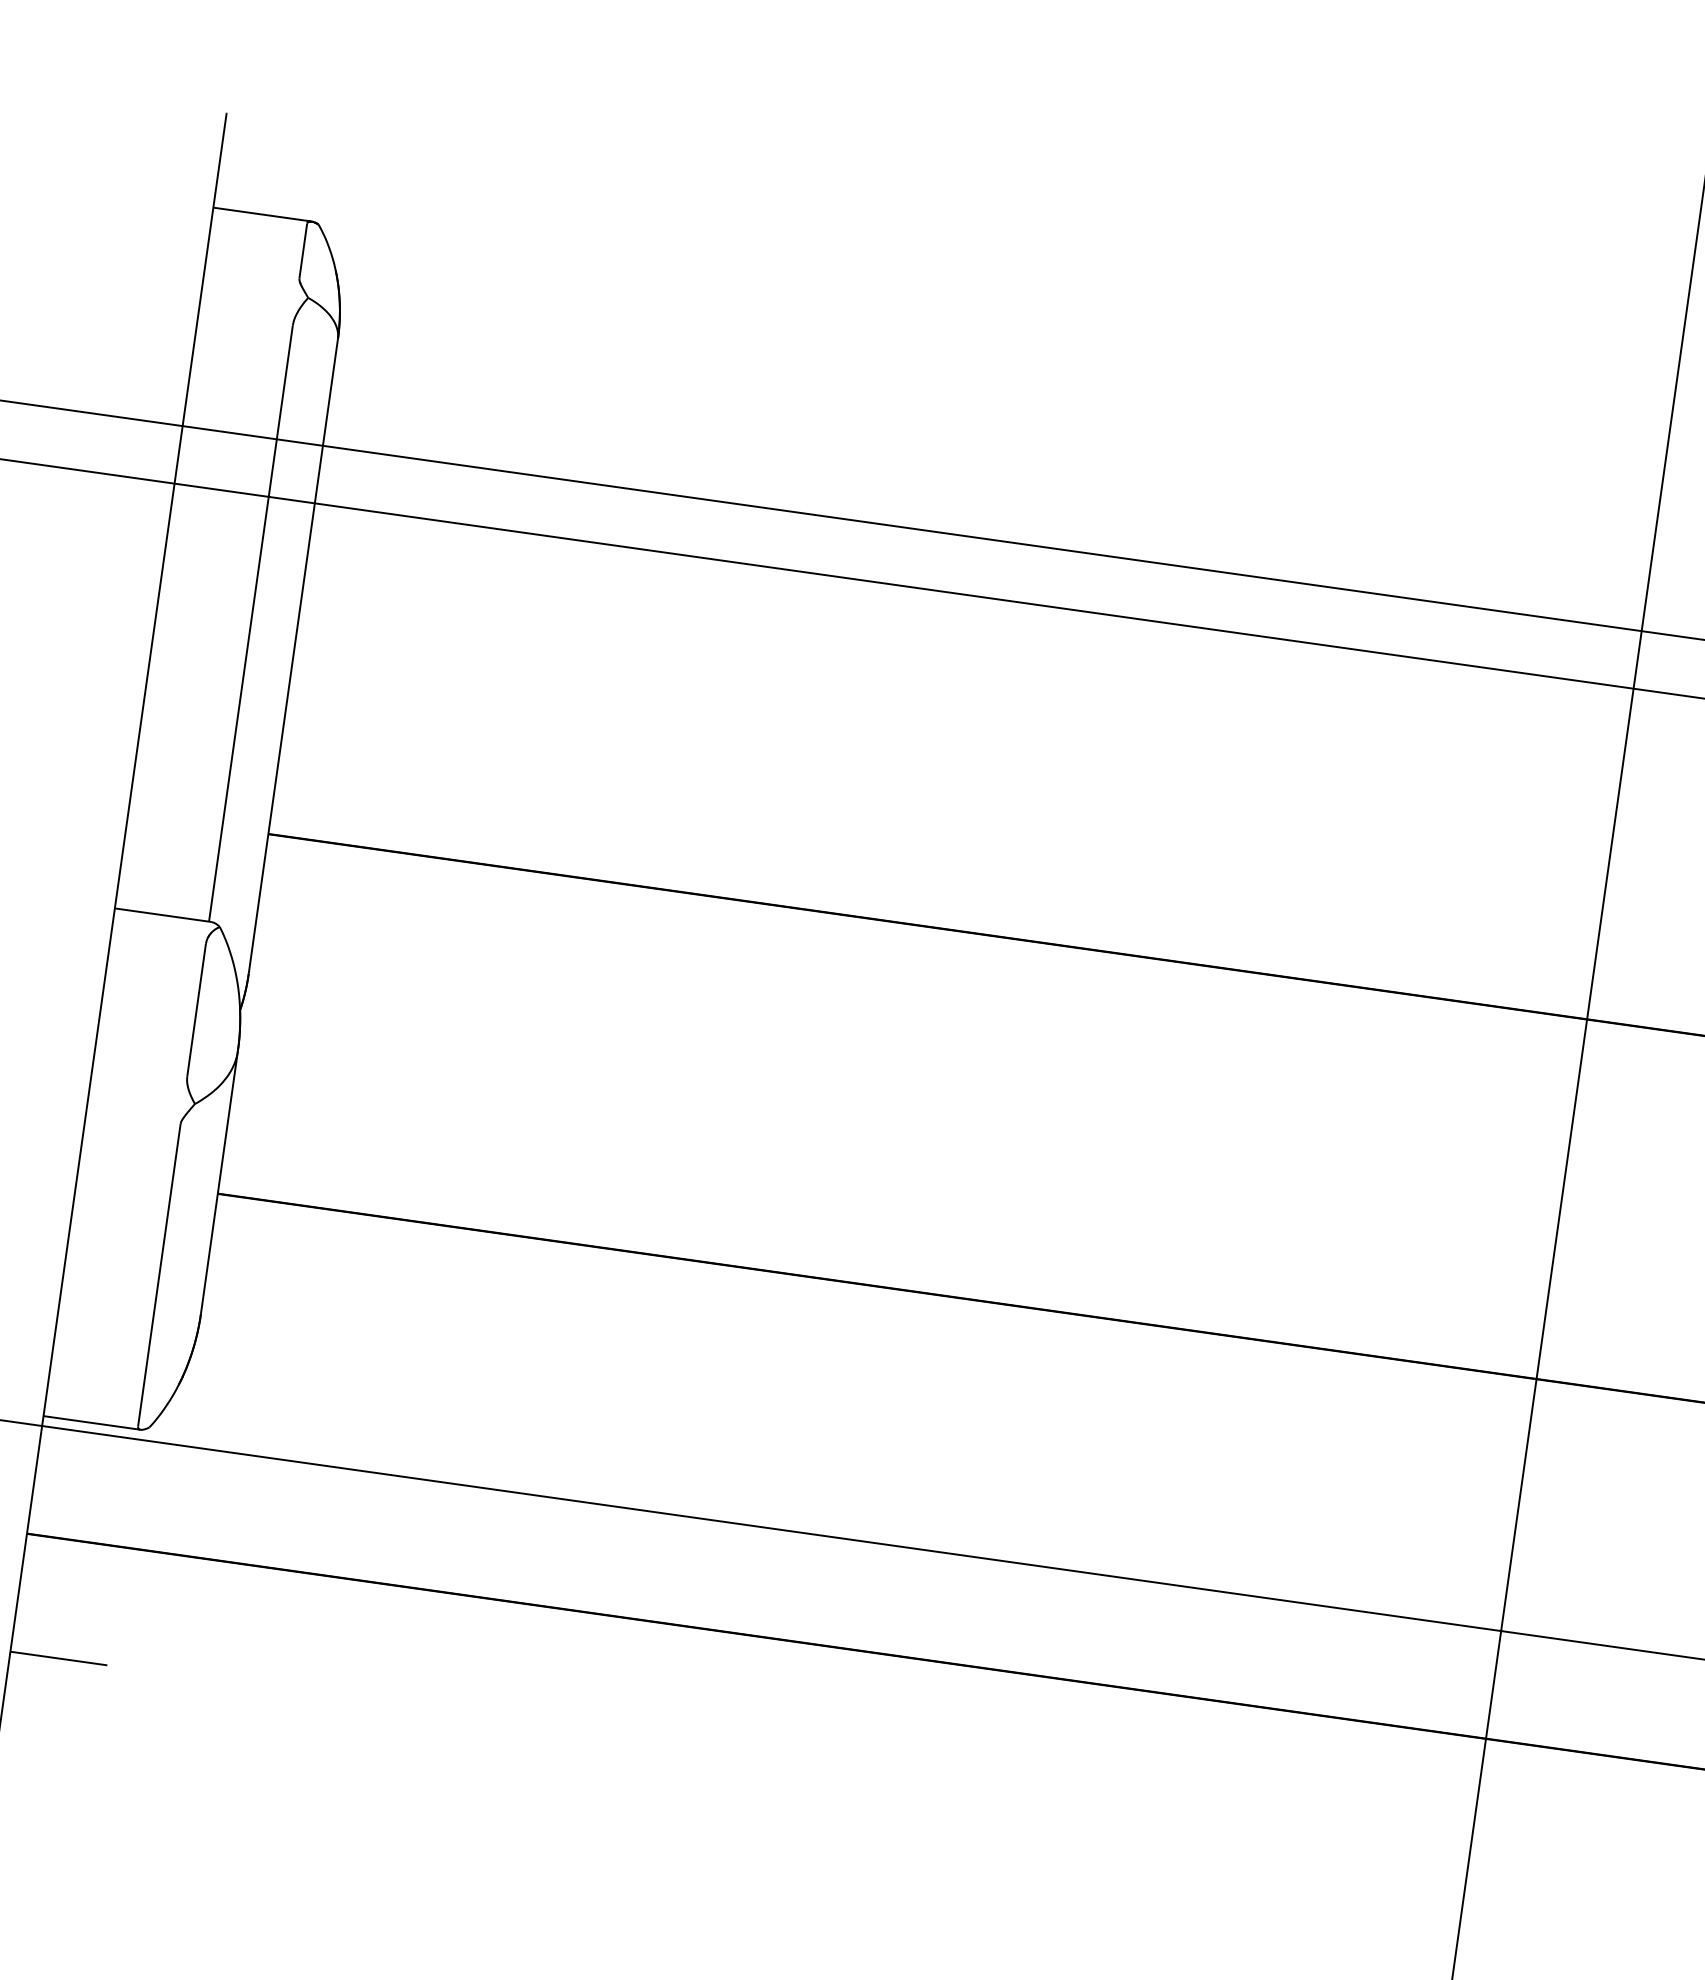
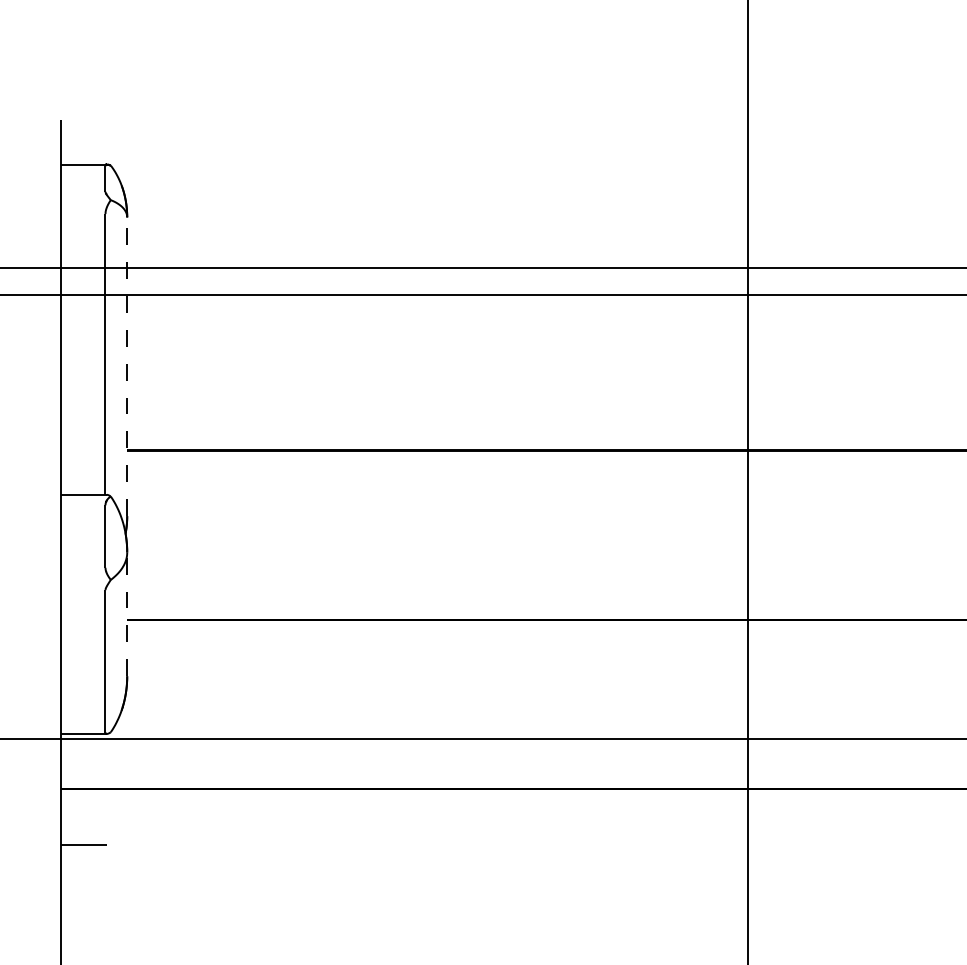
line: (294, 655) -> (127, 366), solid -> dashed
line: (220, 1182) -> (127, 614), solid -> dashed

